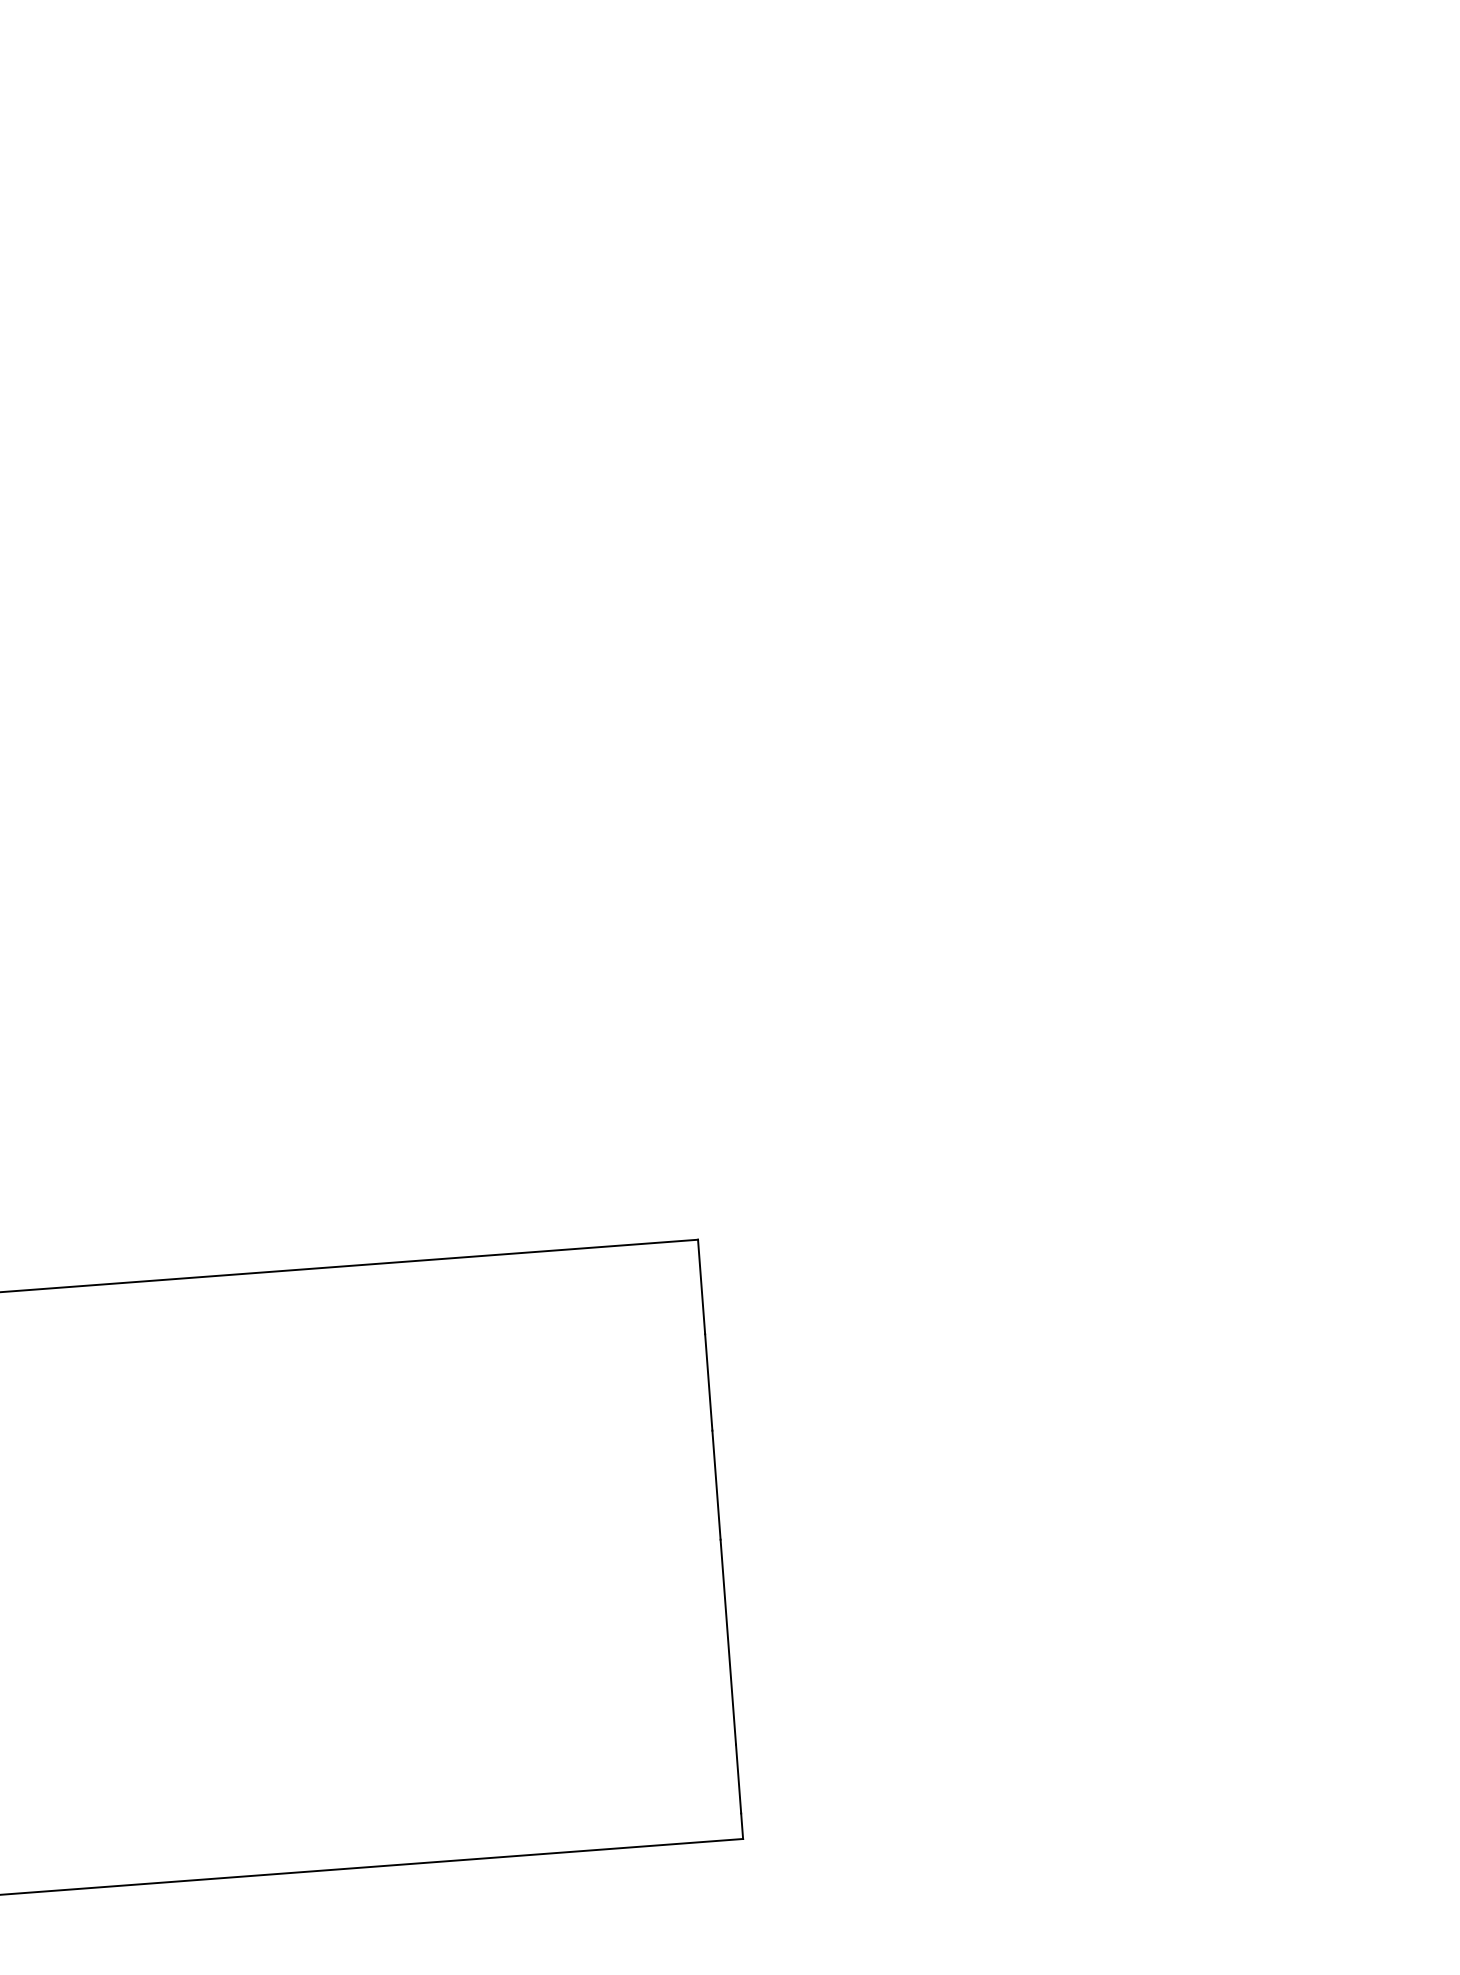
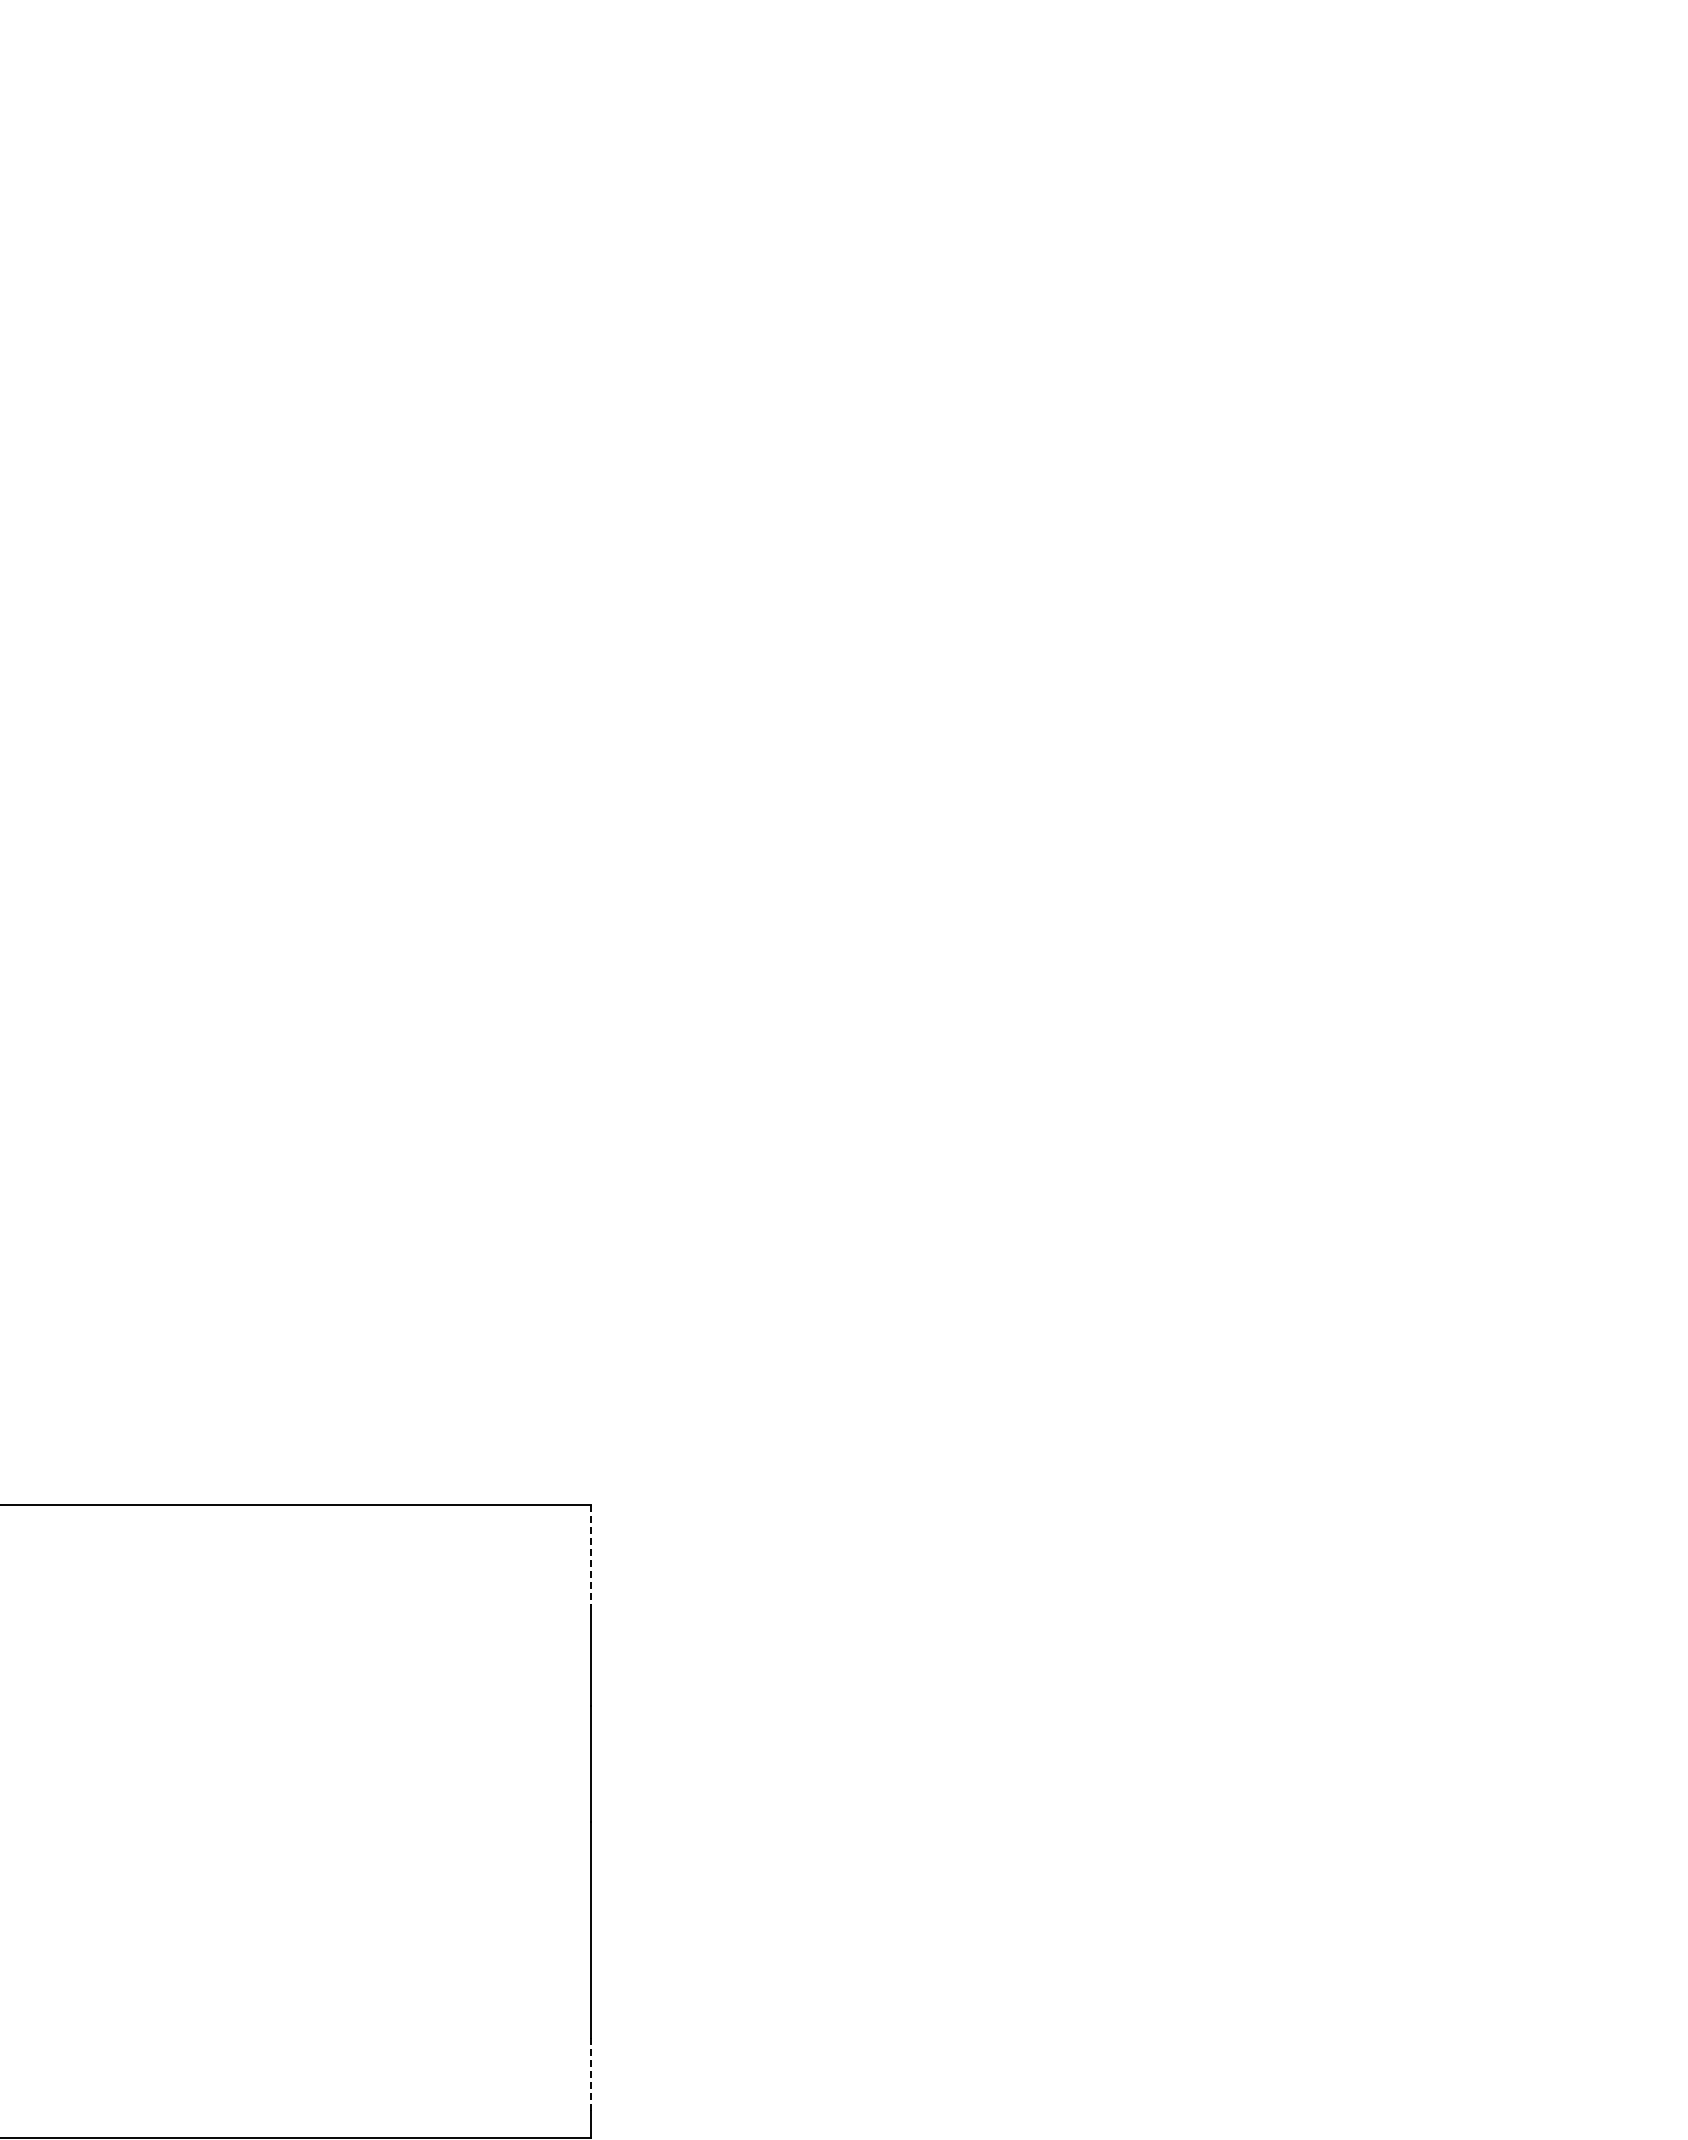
line: (701, 1286) -> (590, 1554), solid -> dashed
line: (738, 1779) -> (590, 2074), solid -> dashed

